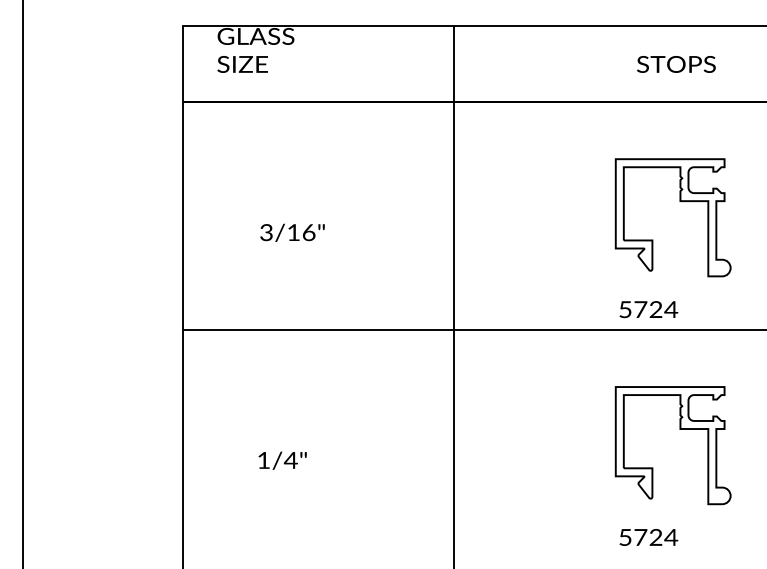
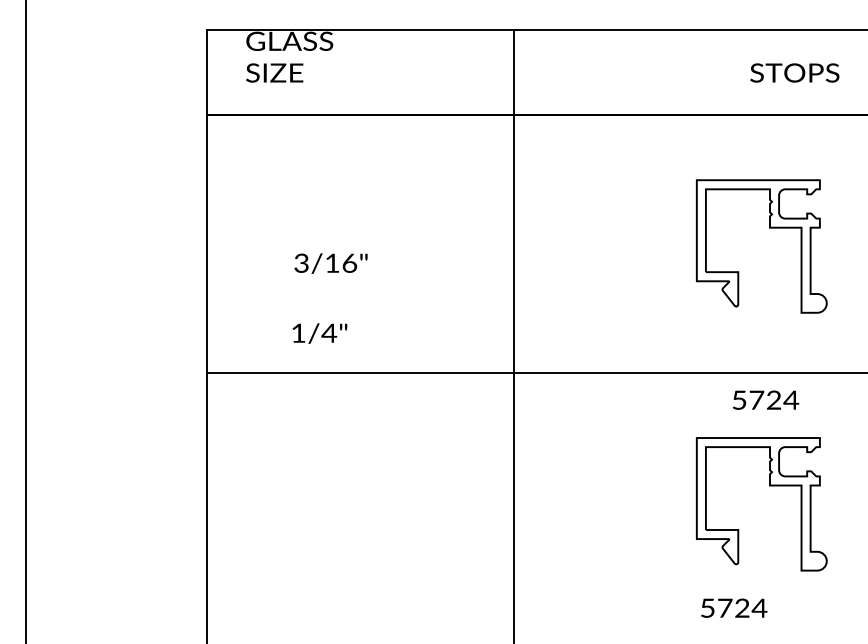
text: (676, 64) -> (794, 73), moved
text: (648, 309) -> (765, 400), moved
text: (282, 460) -> (319, 333), moved

